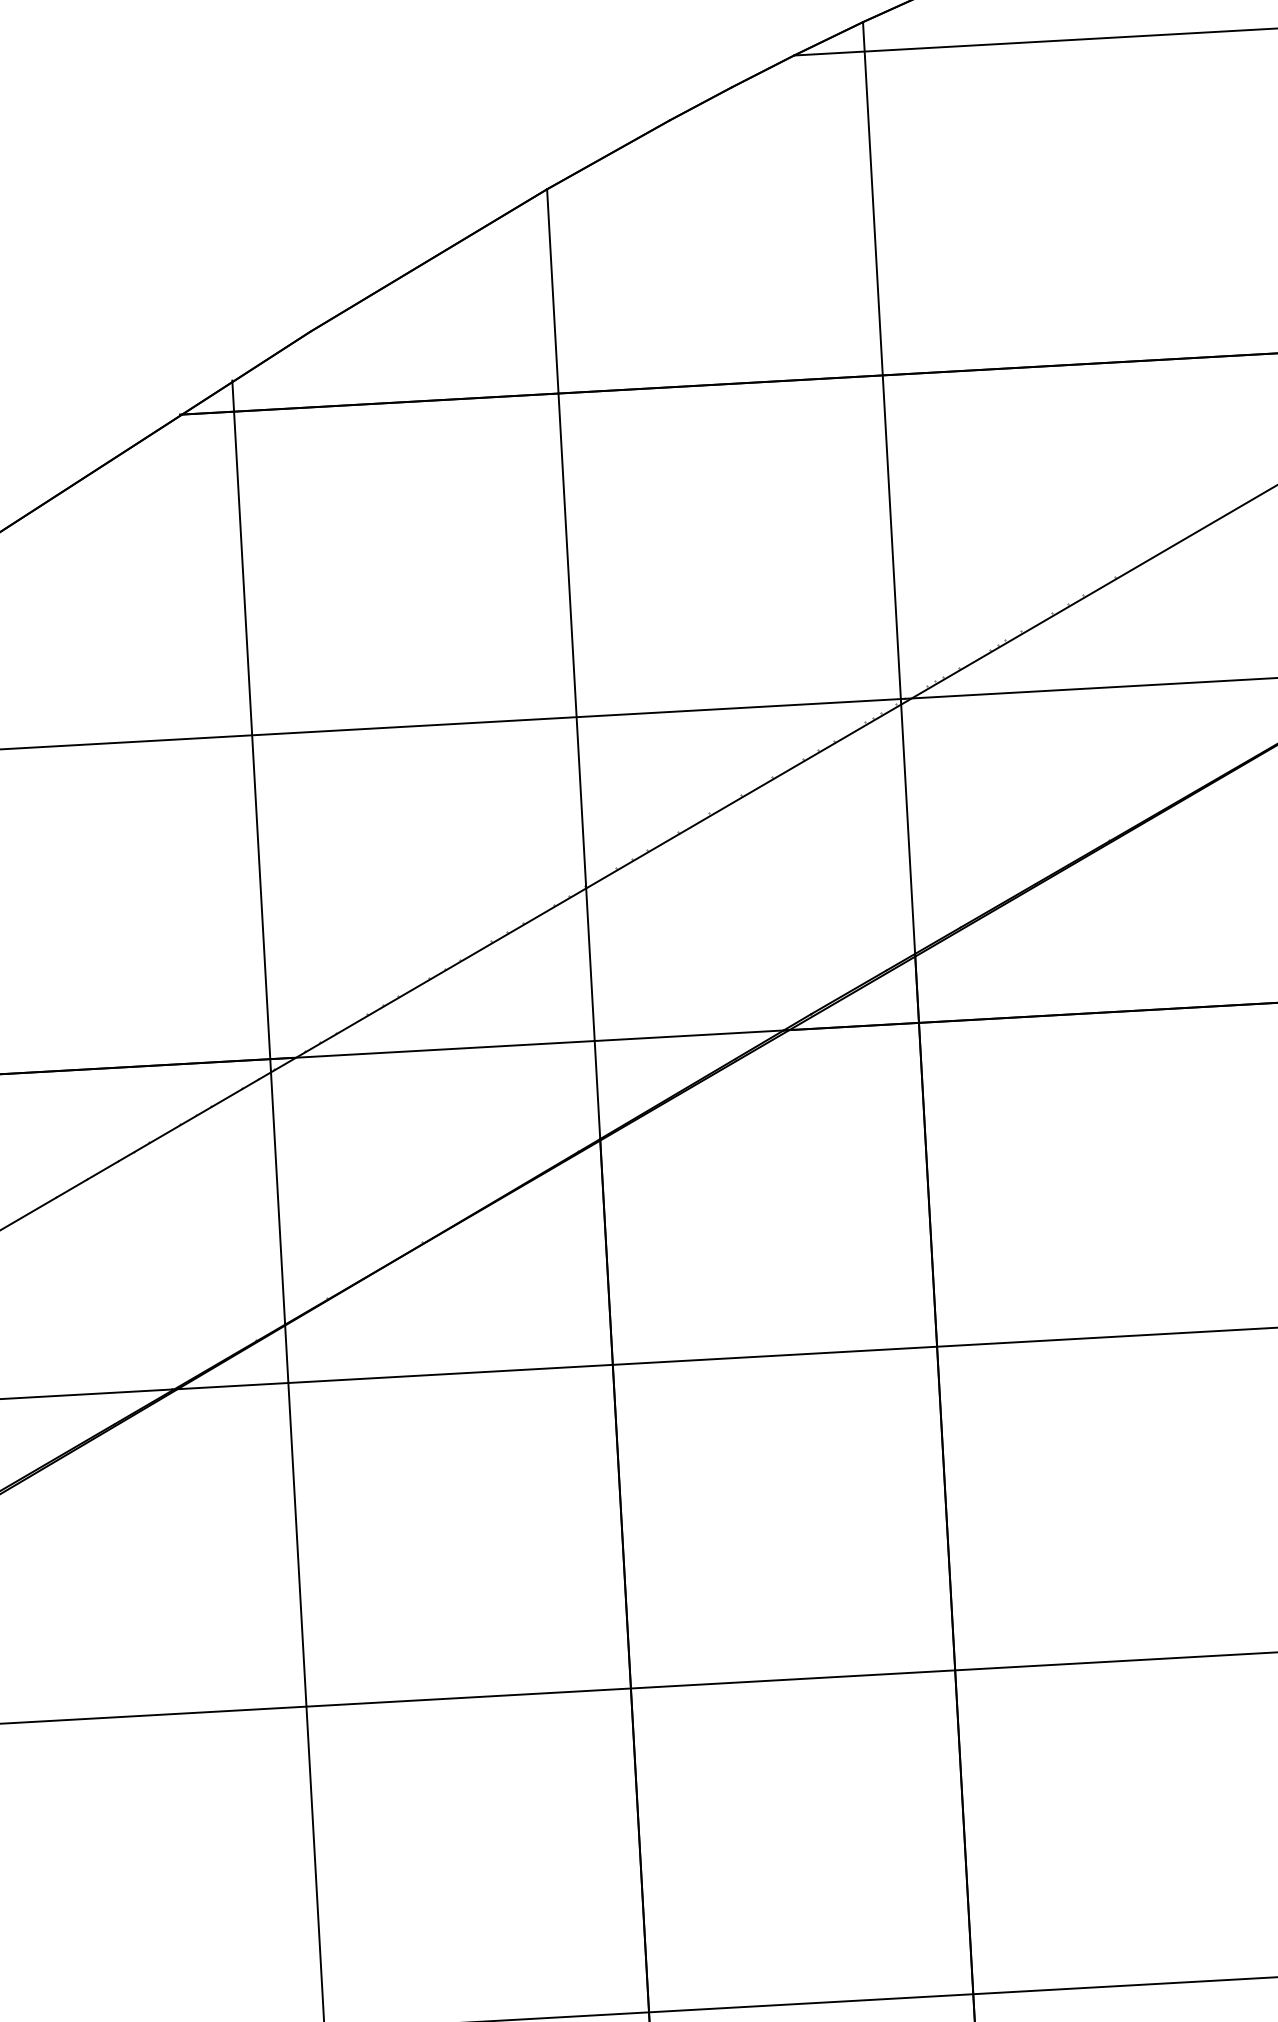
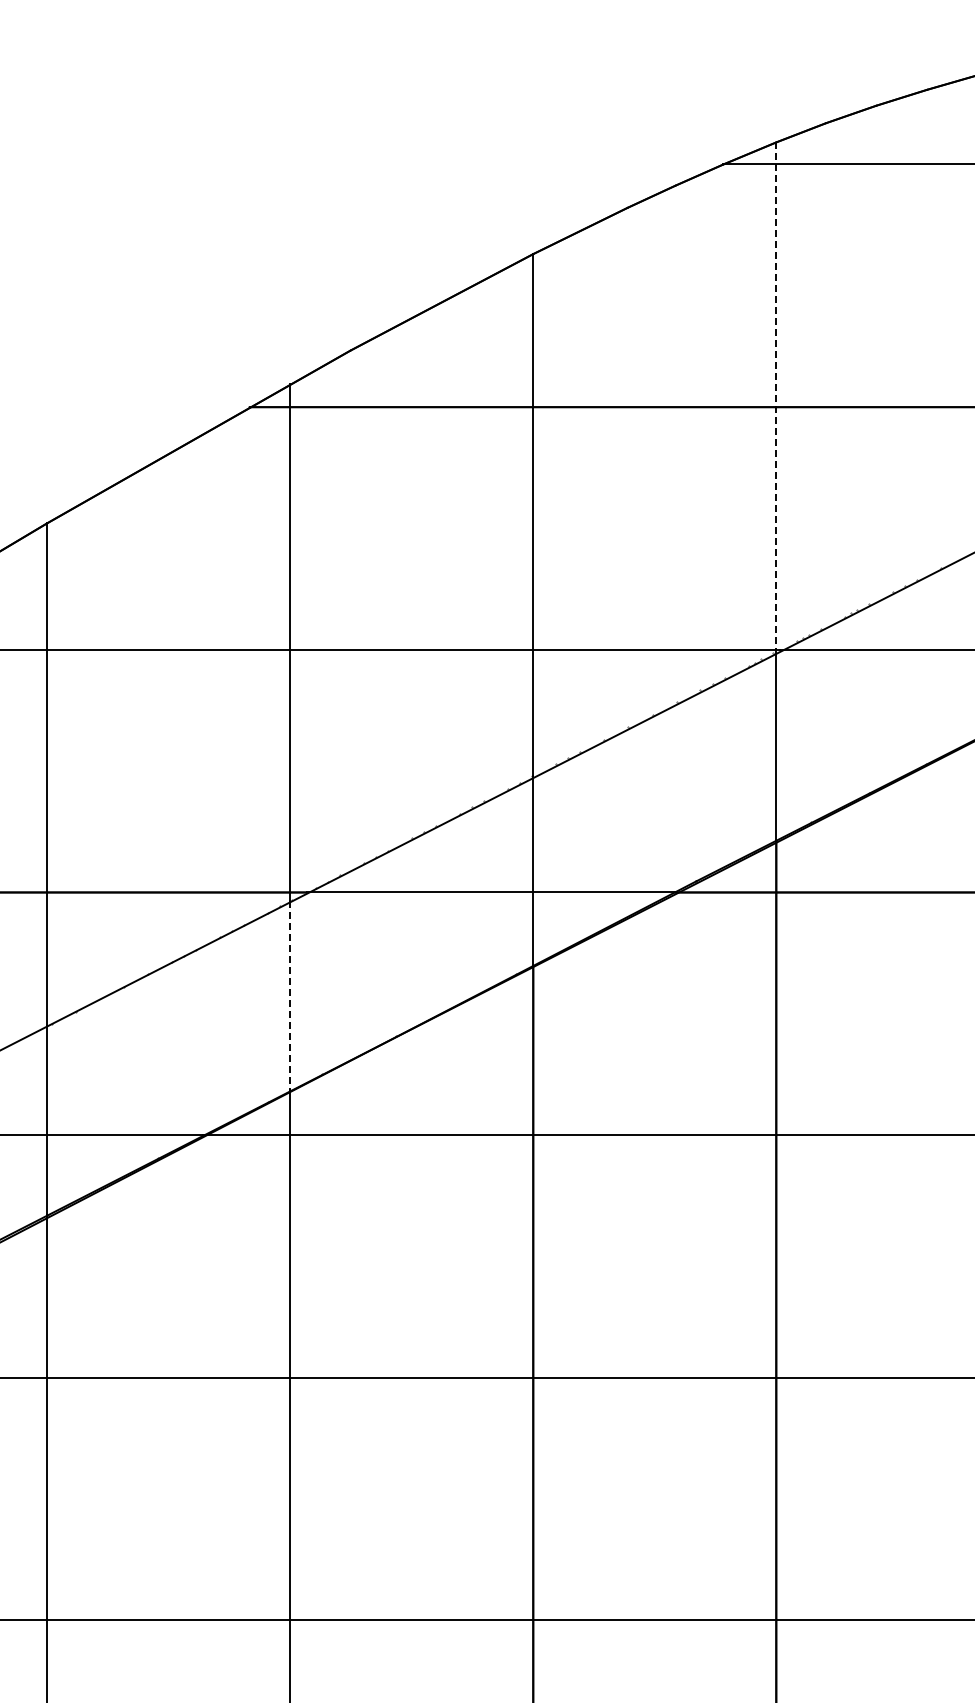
line: (882, 361) -> (776, 396), solid -> dashed
line: (278, 1196) -> (290, 995), solid -> dashed

